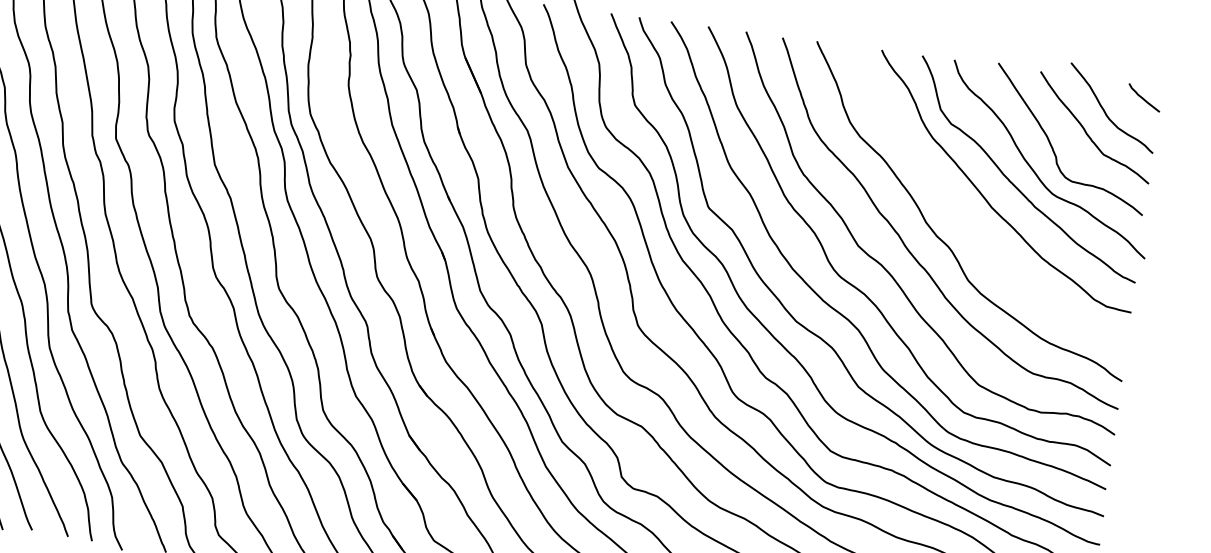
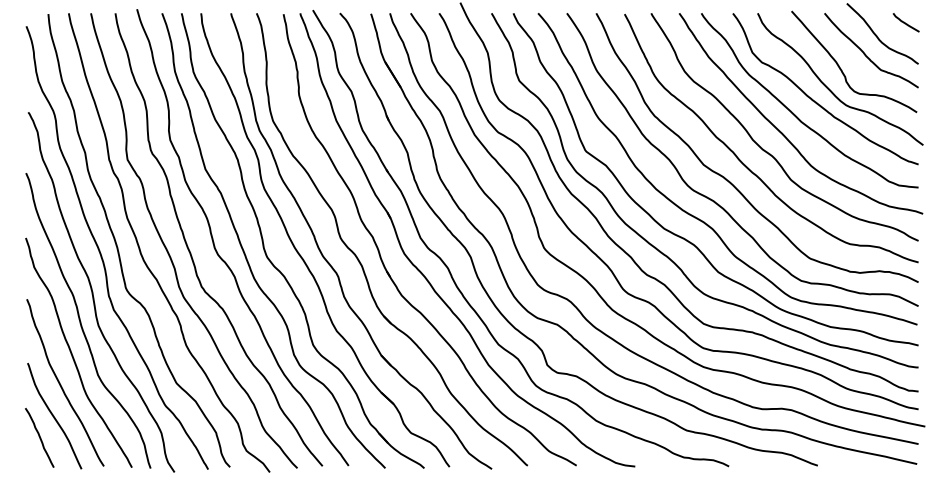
curve: (964, 216) -> (781, 131), added

